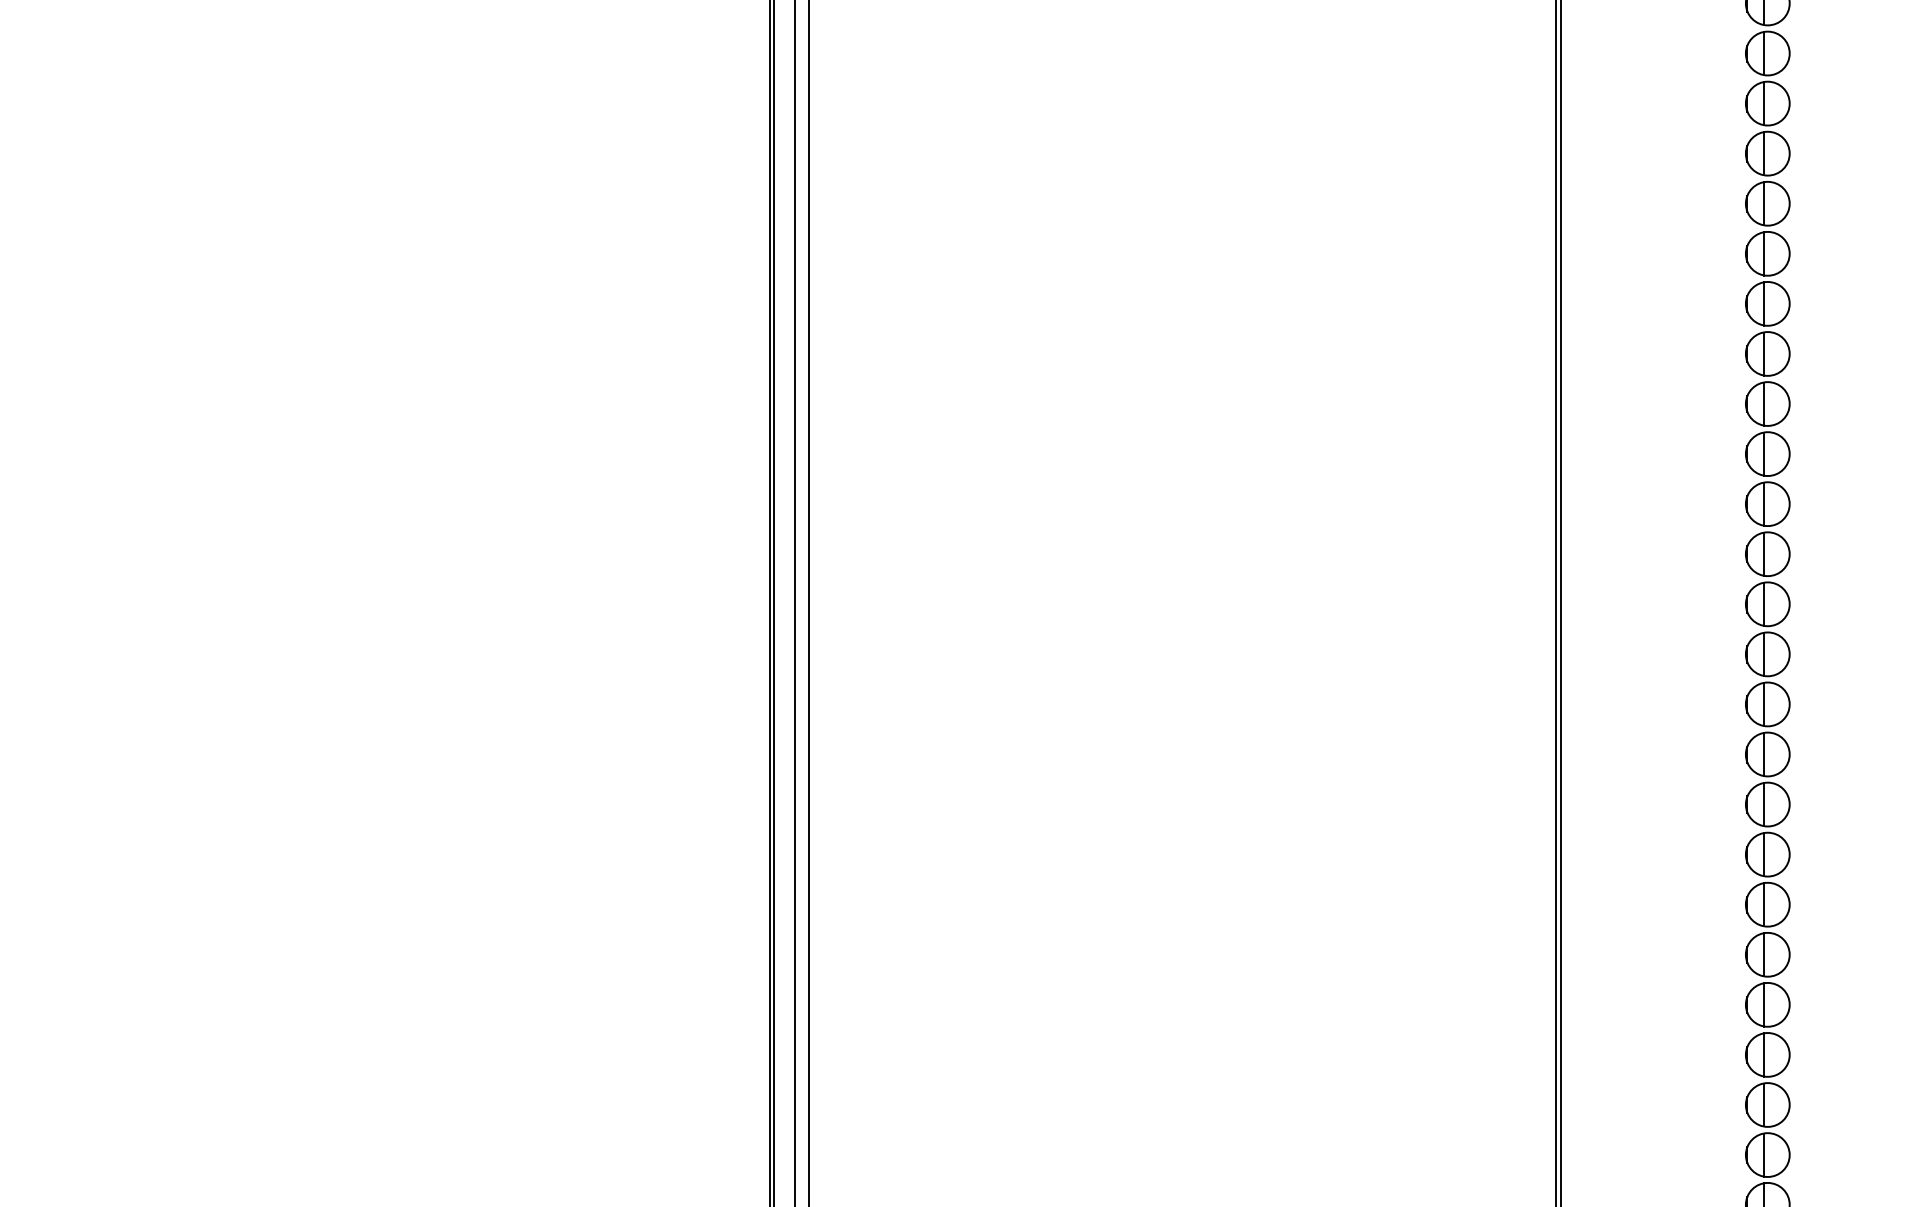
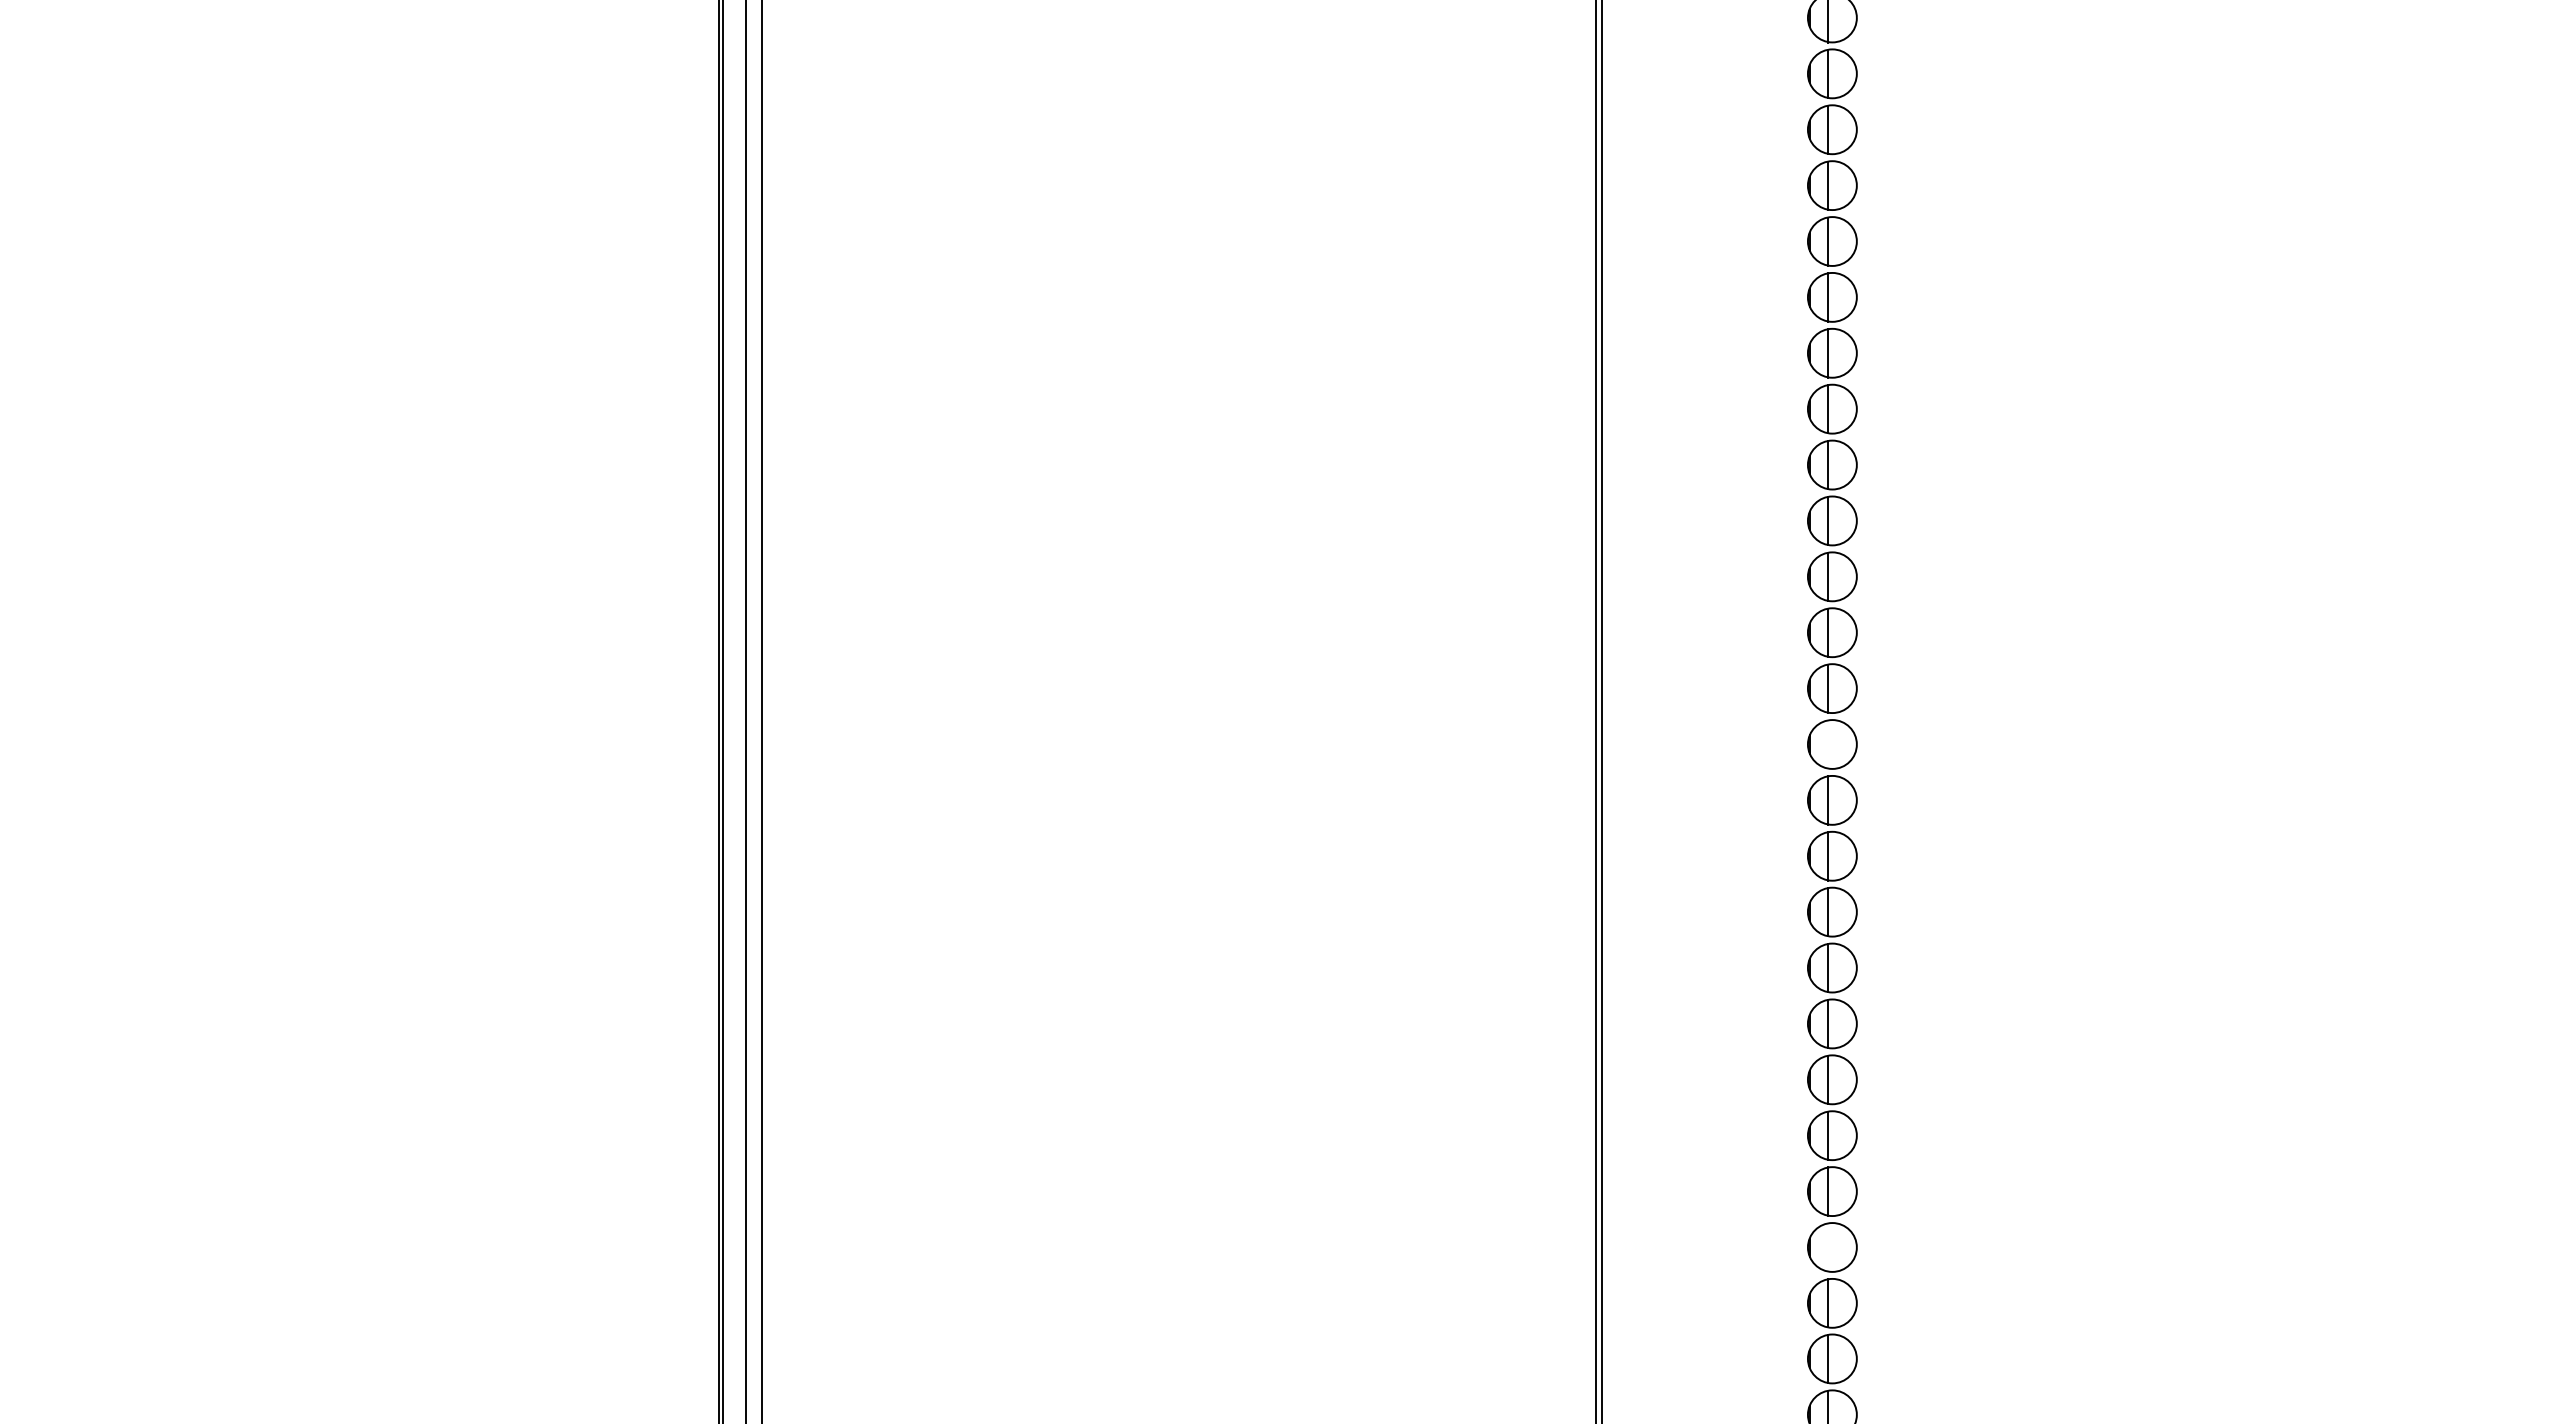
line: (1764, 654) -> (1828, 744), removed
line: (1764, 1105) -> (1828, 1247), removed

